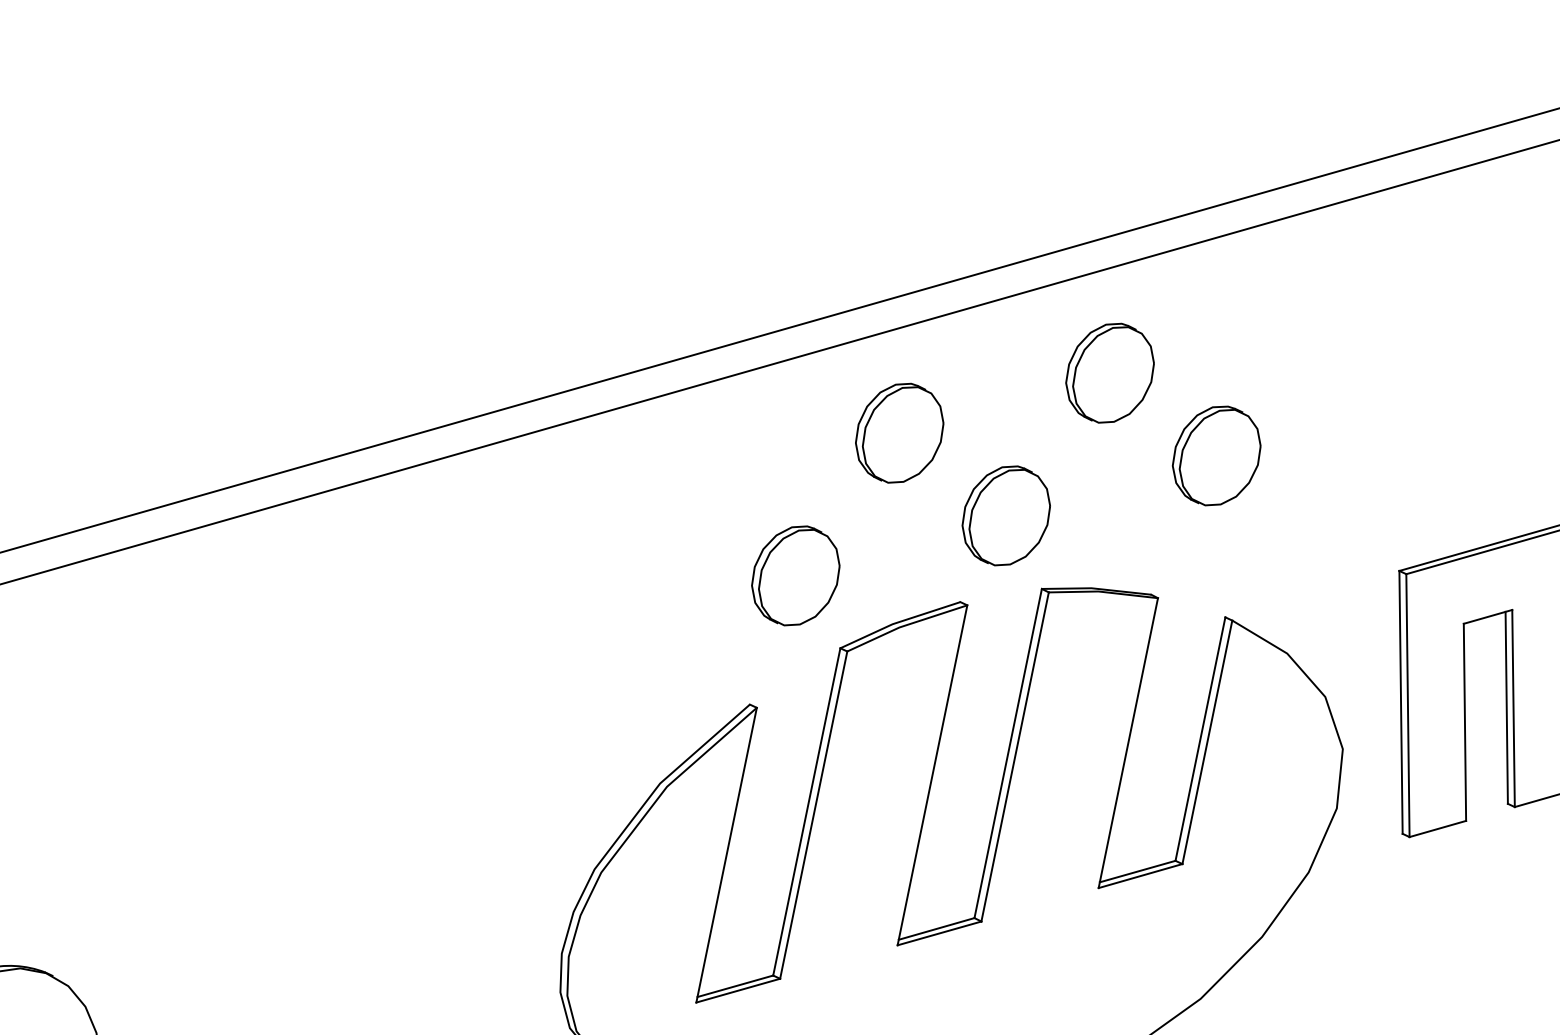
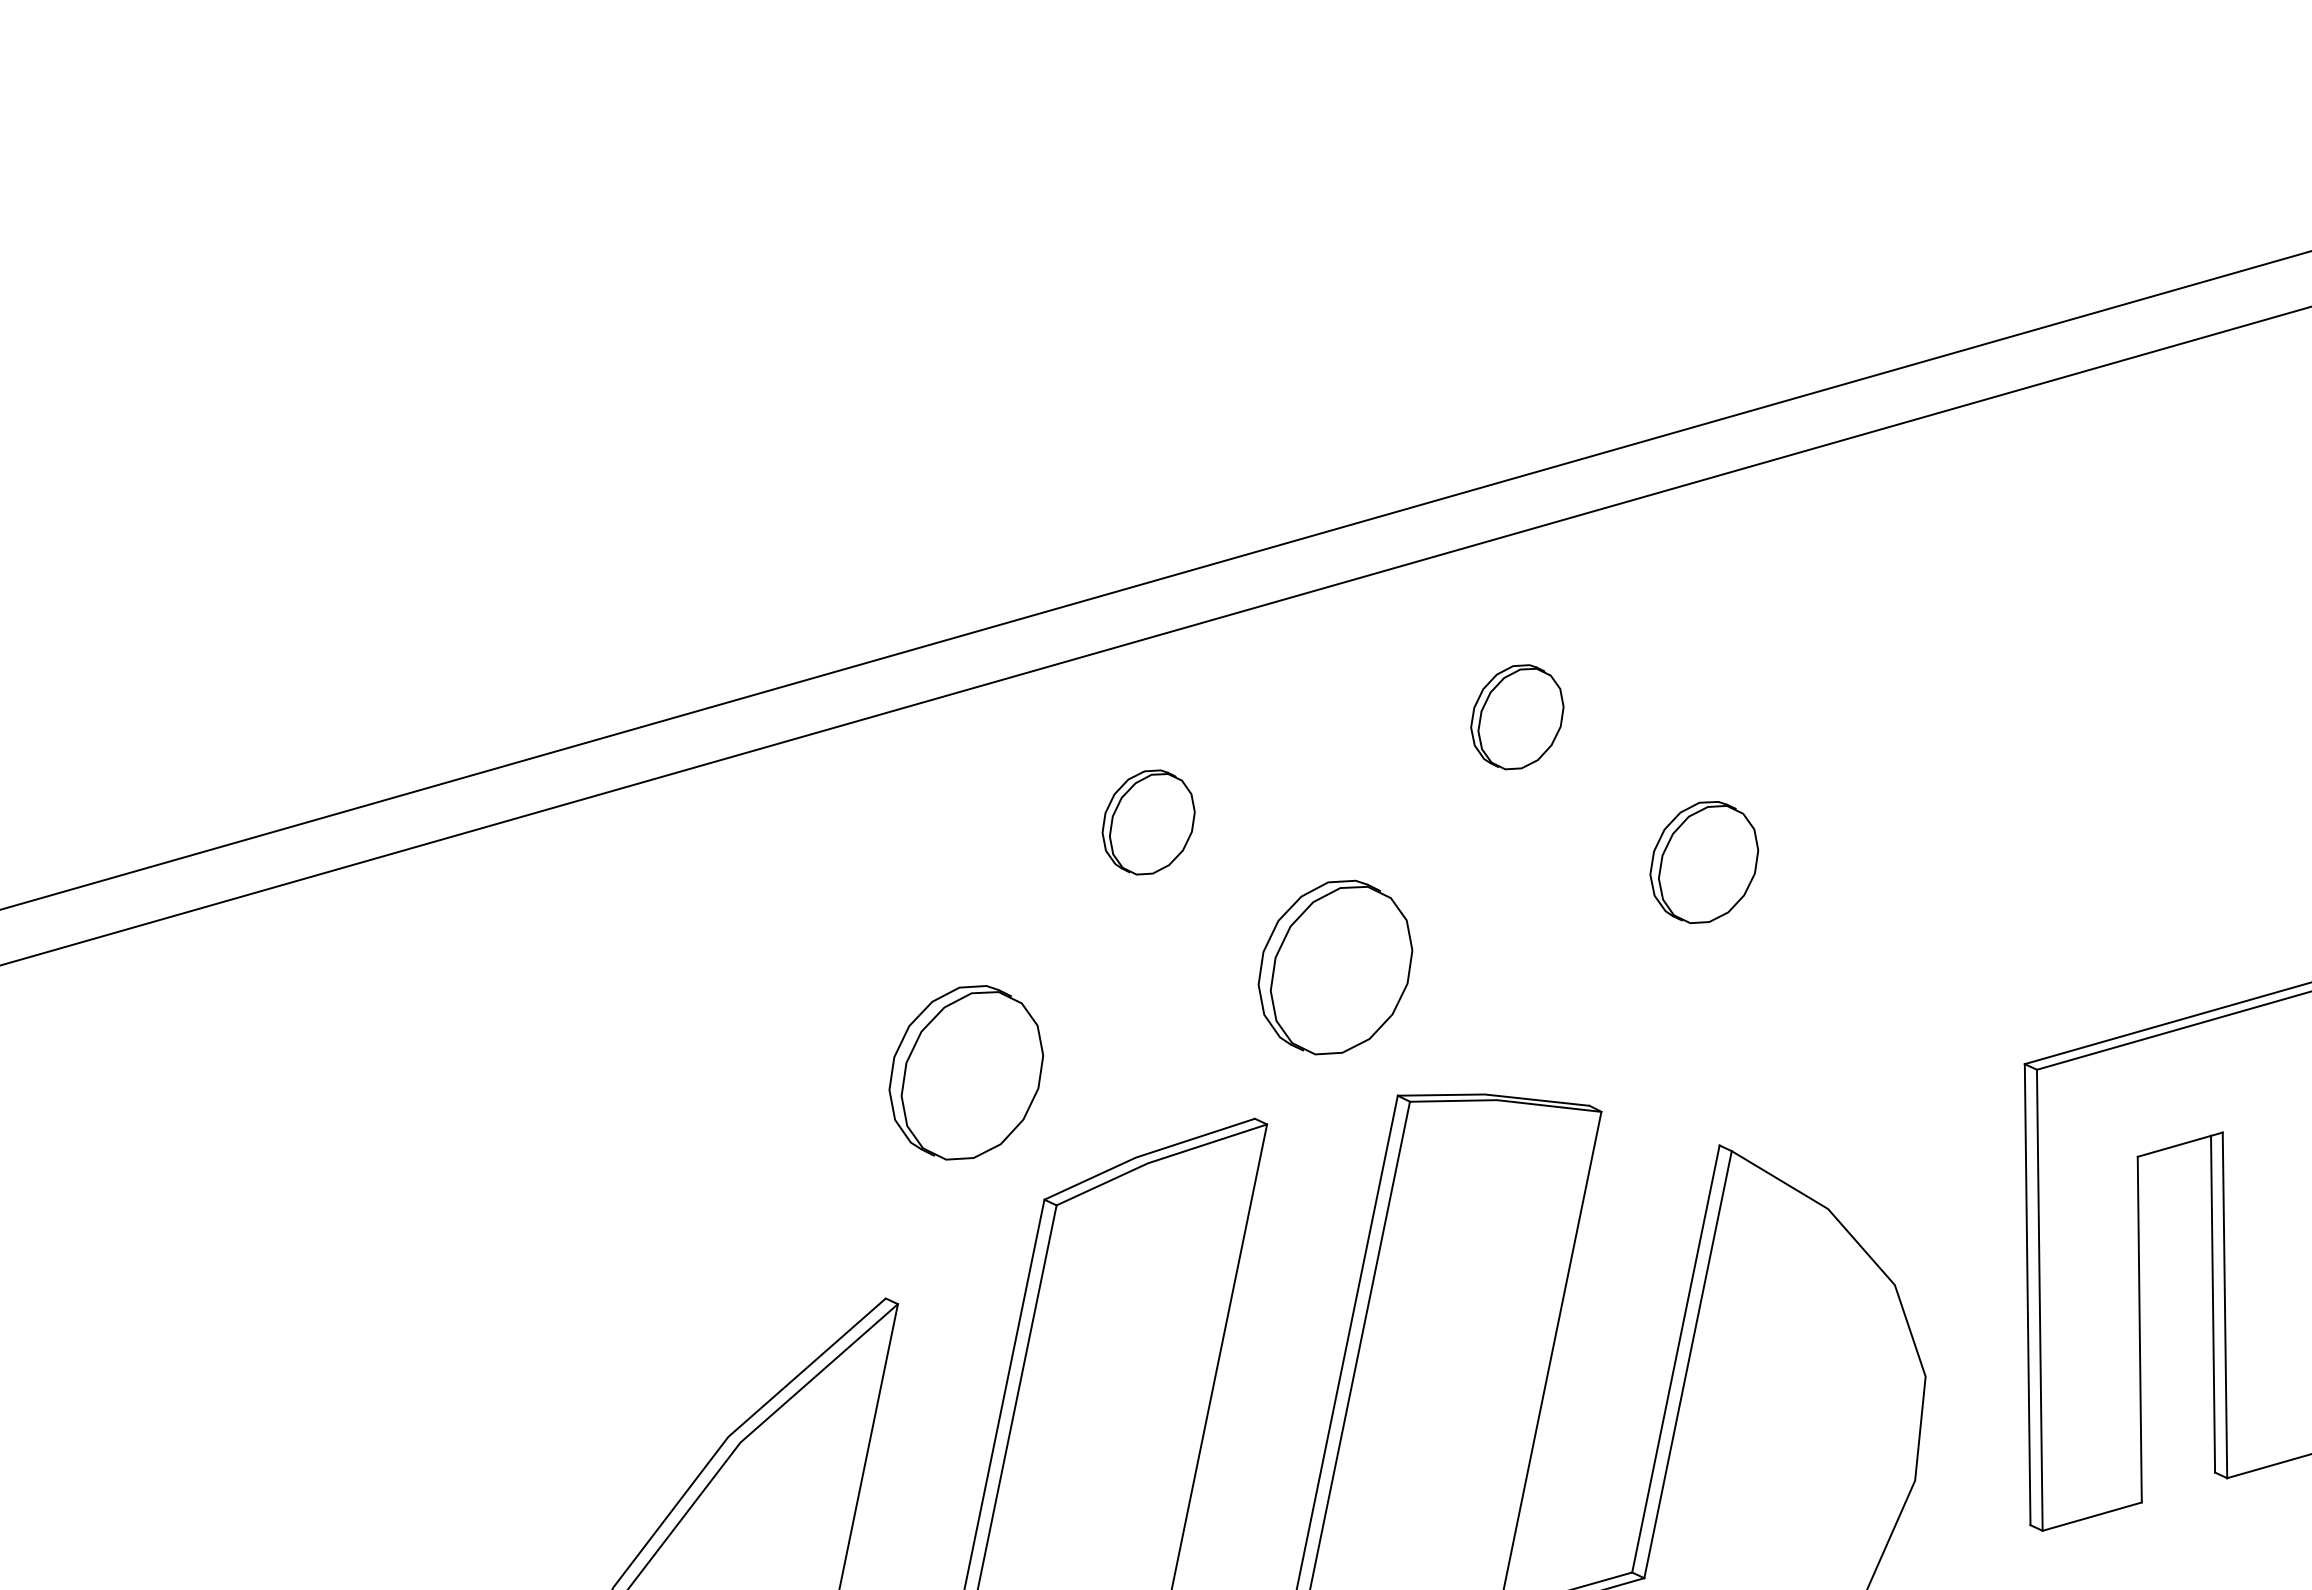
part: (1109, 372) -> (1516, 716), size x0.6
part: (899, 432) -> (1148, 821), size x0.6
part: (1216, 455) -> (1704, 861), size x0.7

